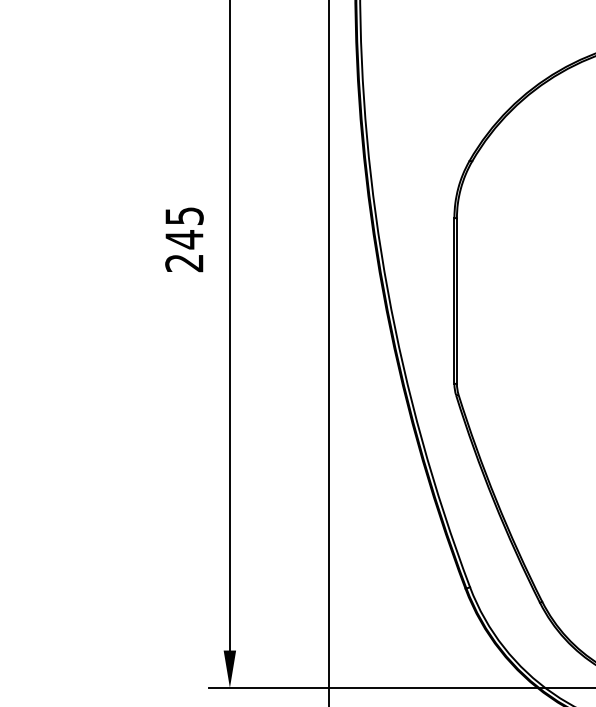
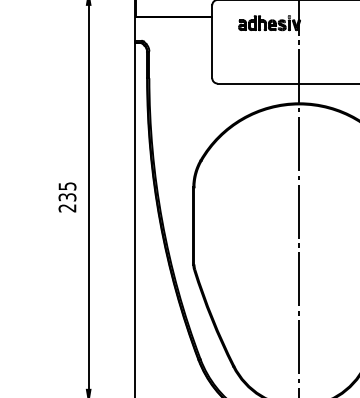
text: (184, 237) -> (67, 196), 245 -> 235

